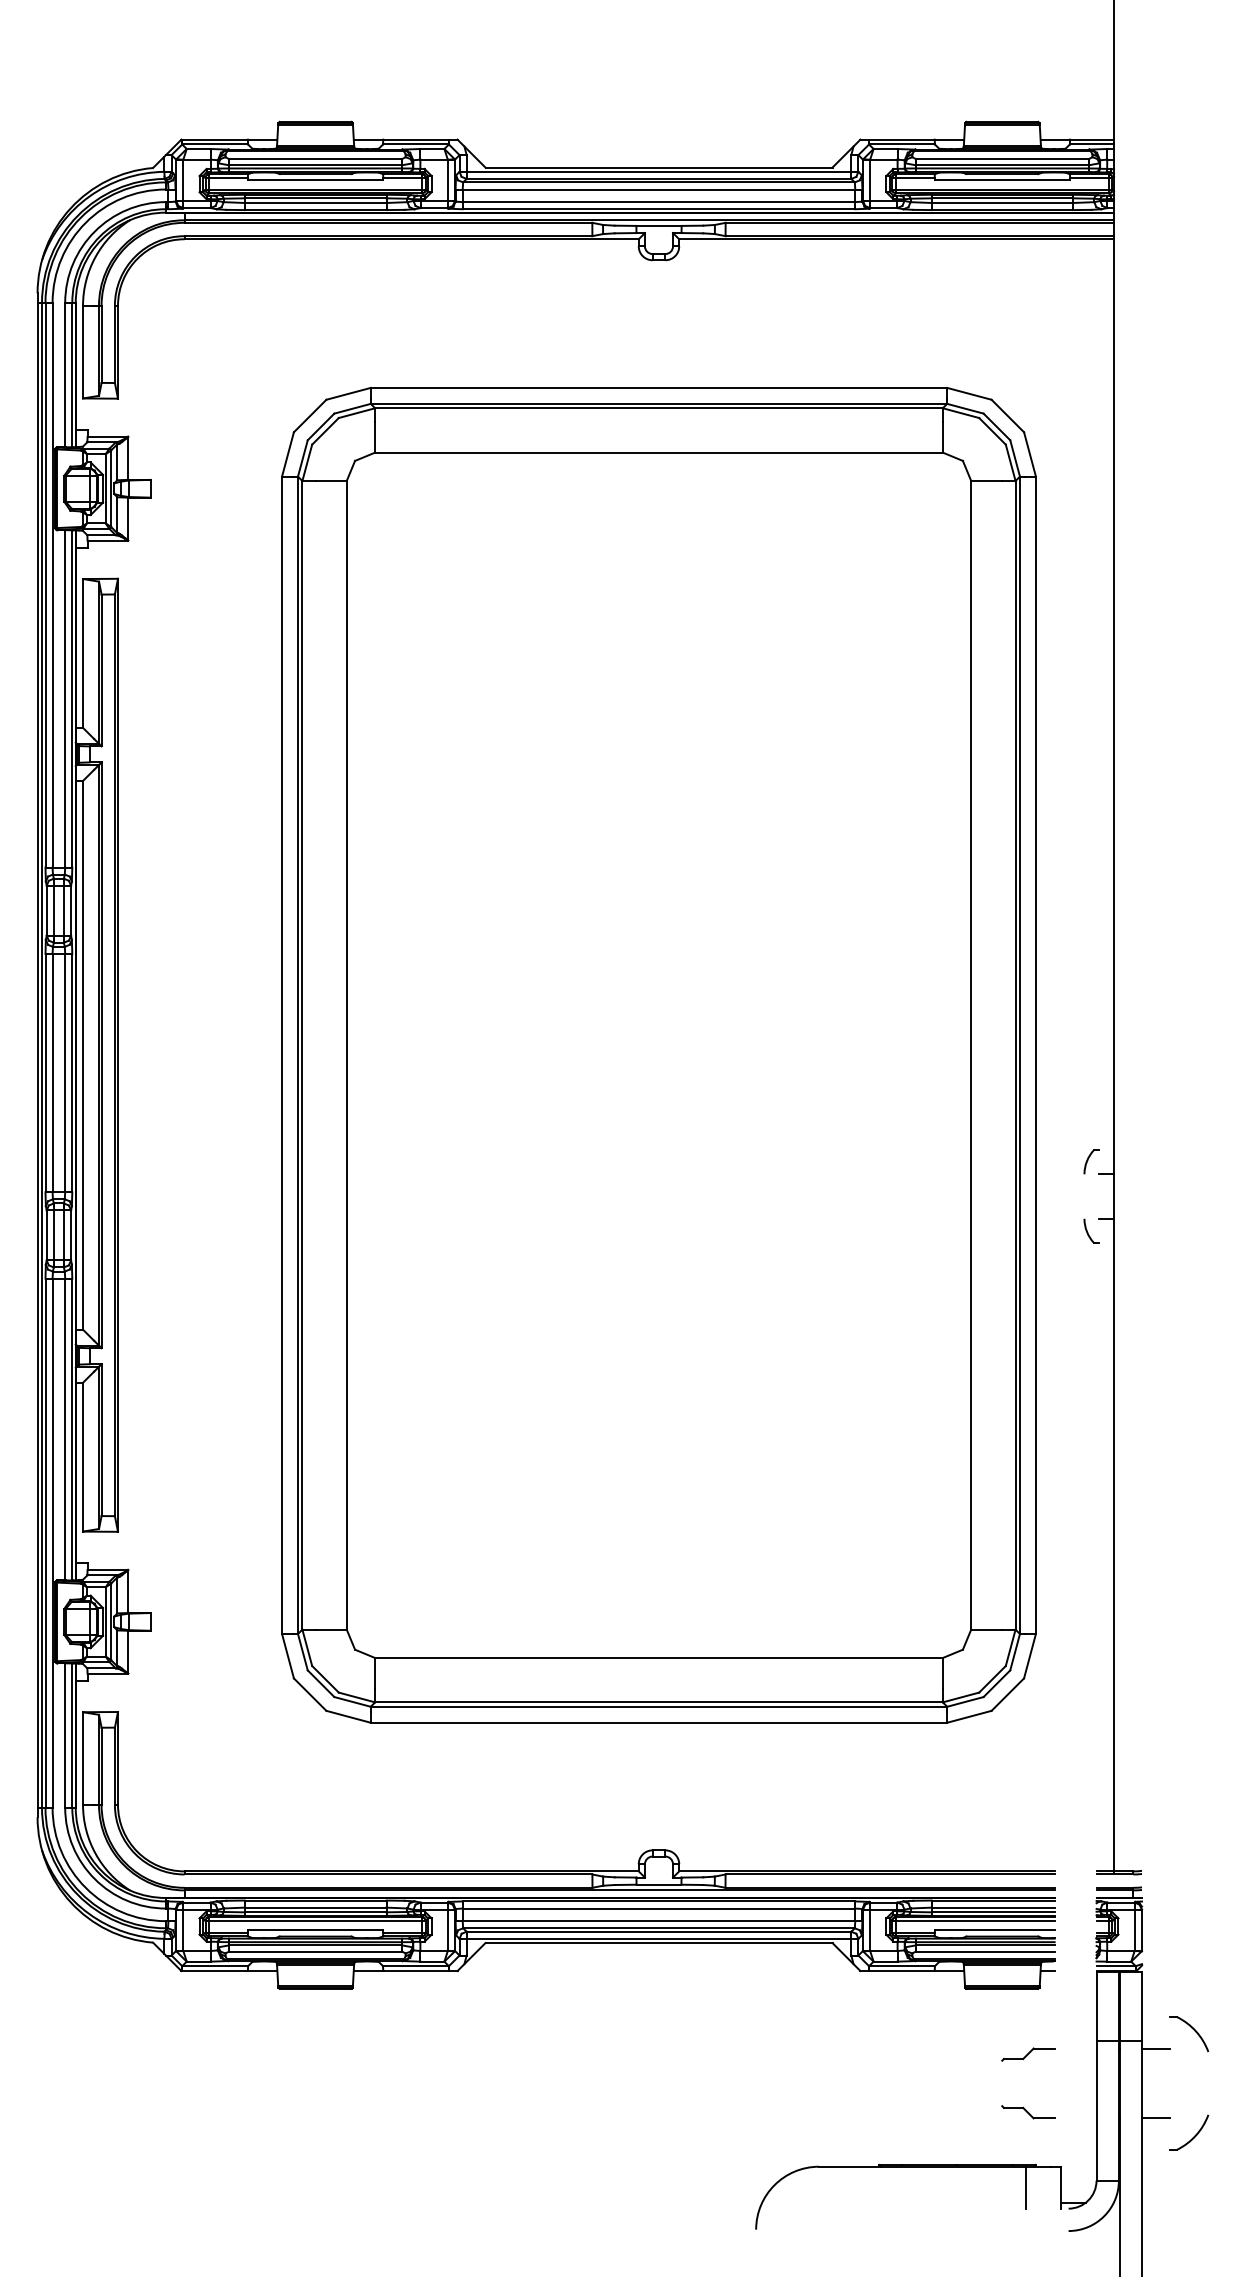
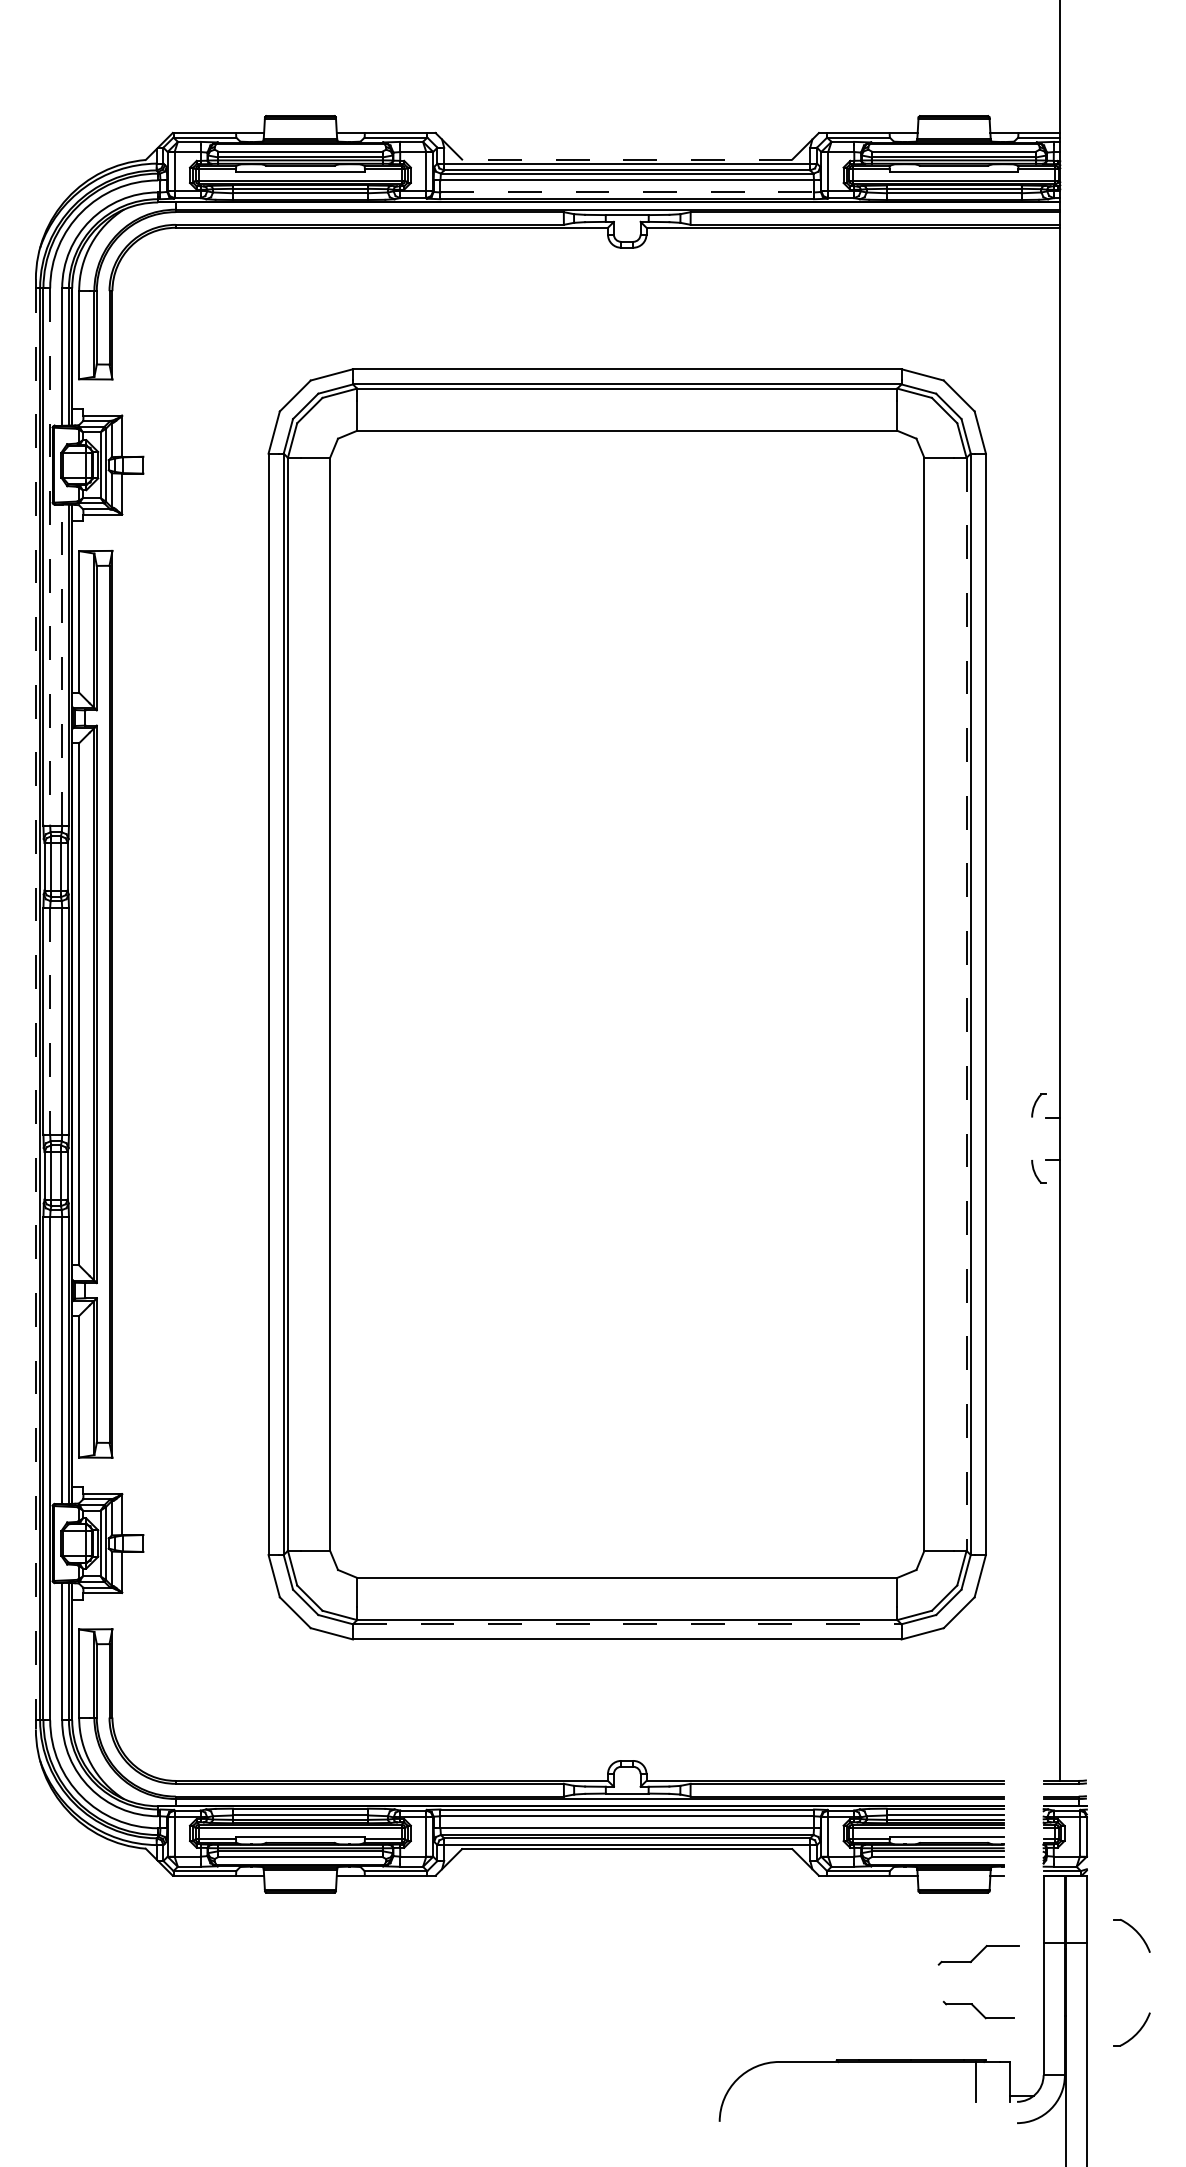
line: (658, 167) -> (626, 159), solid -> dashed
line: (659, 202) -> (627, 192), solid -> dashed
line: (52, 585) -> (50, 557), solid -> dashed
line: (65, 698) -> (62, 664), solid -> dashed
line: (37, 1055) -> (35, 1004), solid -> dashed
line: (1015, 1055) -> (966, 1004), solid -> dashed
line: (52, 1073) -> (50, 1021), solid -> dashed
line: (659, 1706) -> (627, 1624), solid -> dashed
line: (1155, 2048) -> (1099, 1949), removed
part: (1028, 2054) -> (978, 1955), size x1.6
part: (1028, 2112) -> (978, 2010), size x1.4
line: (1155, 2118) -> (1099, 2016), removed

